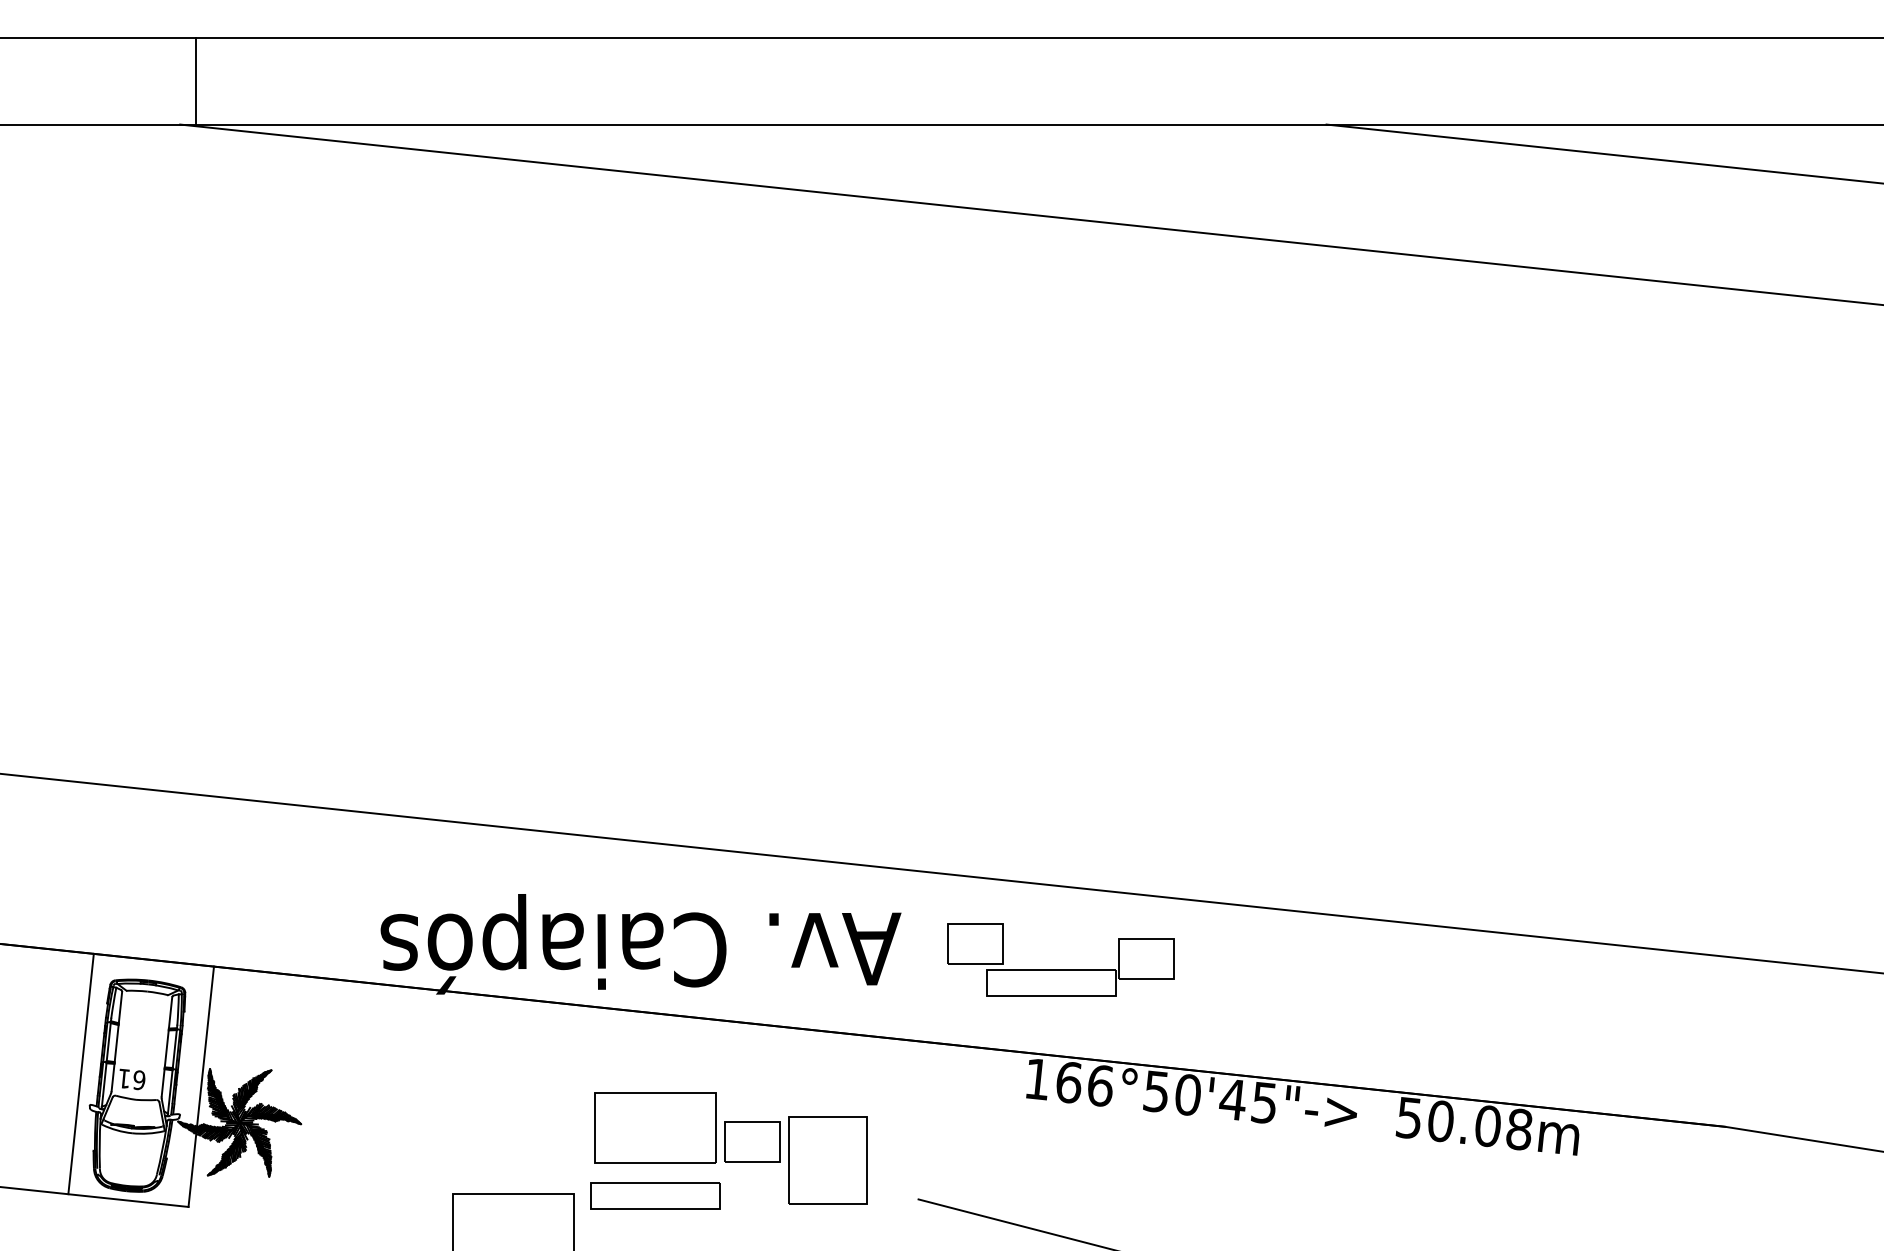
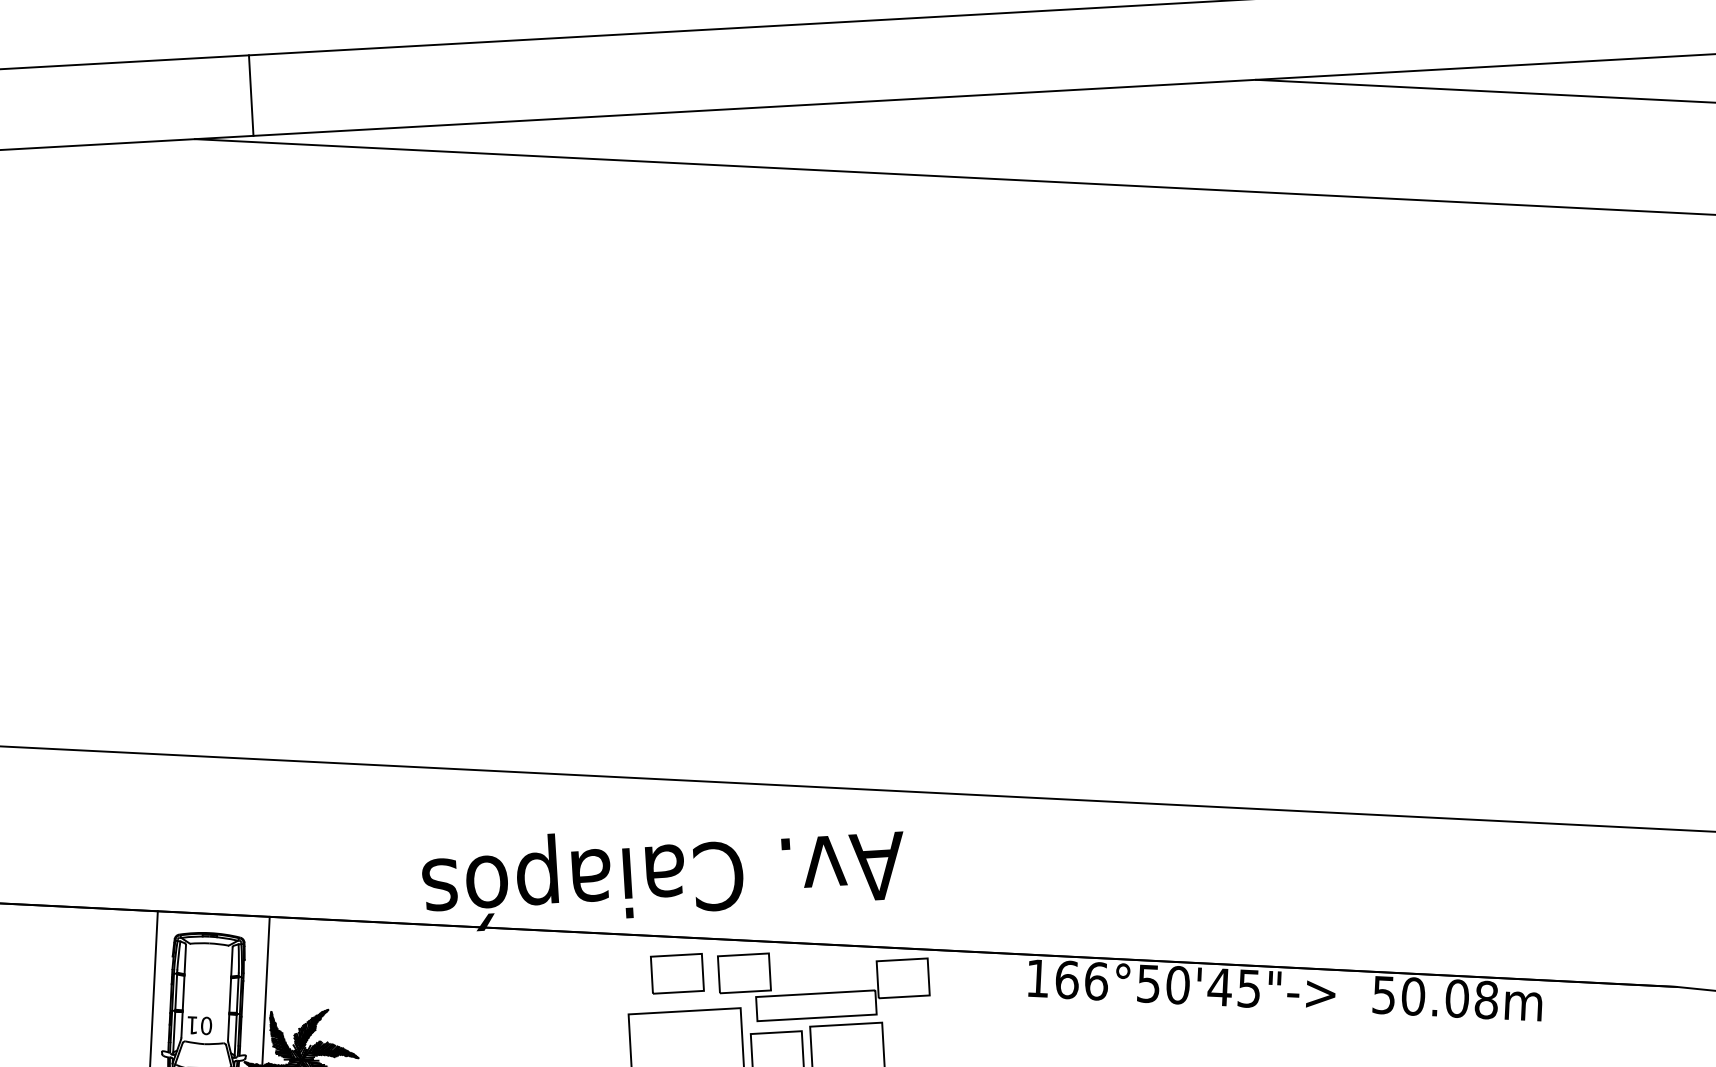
line: (195, 80) -> (251, 95), moved
part: (1060, 969) -> (824, 992), moved
part: (649, 1052) -> (677, 973), added
text: (139, 1080) -> (206, 1026), 61 -> 01

